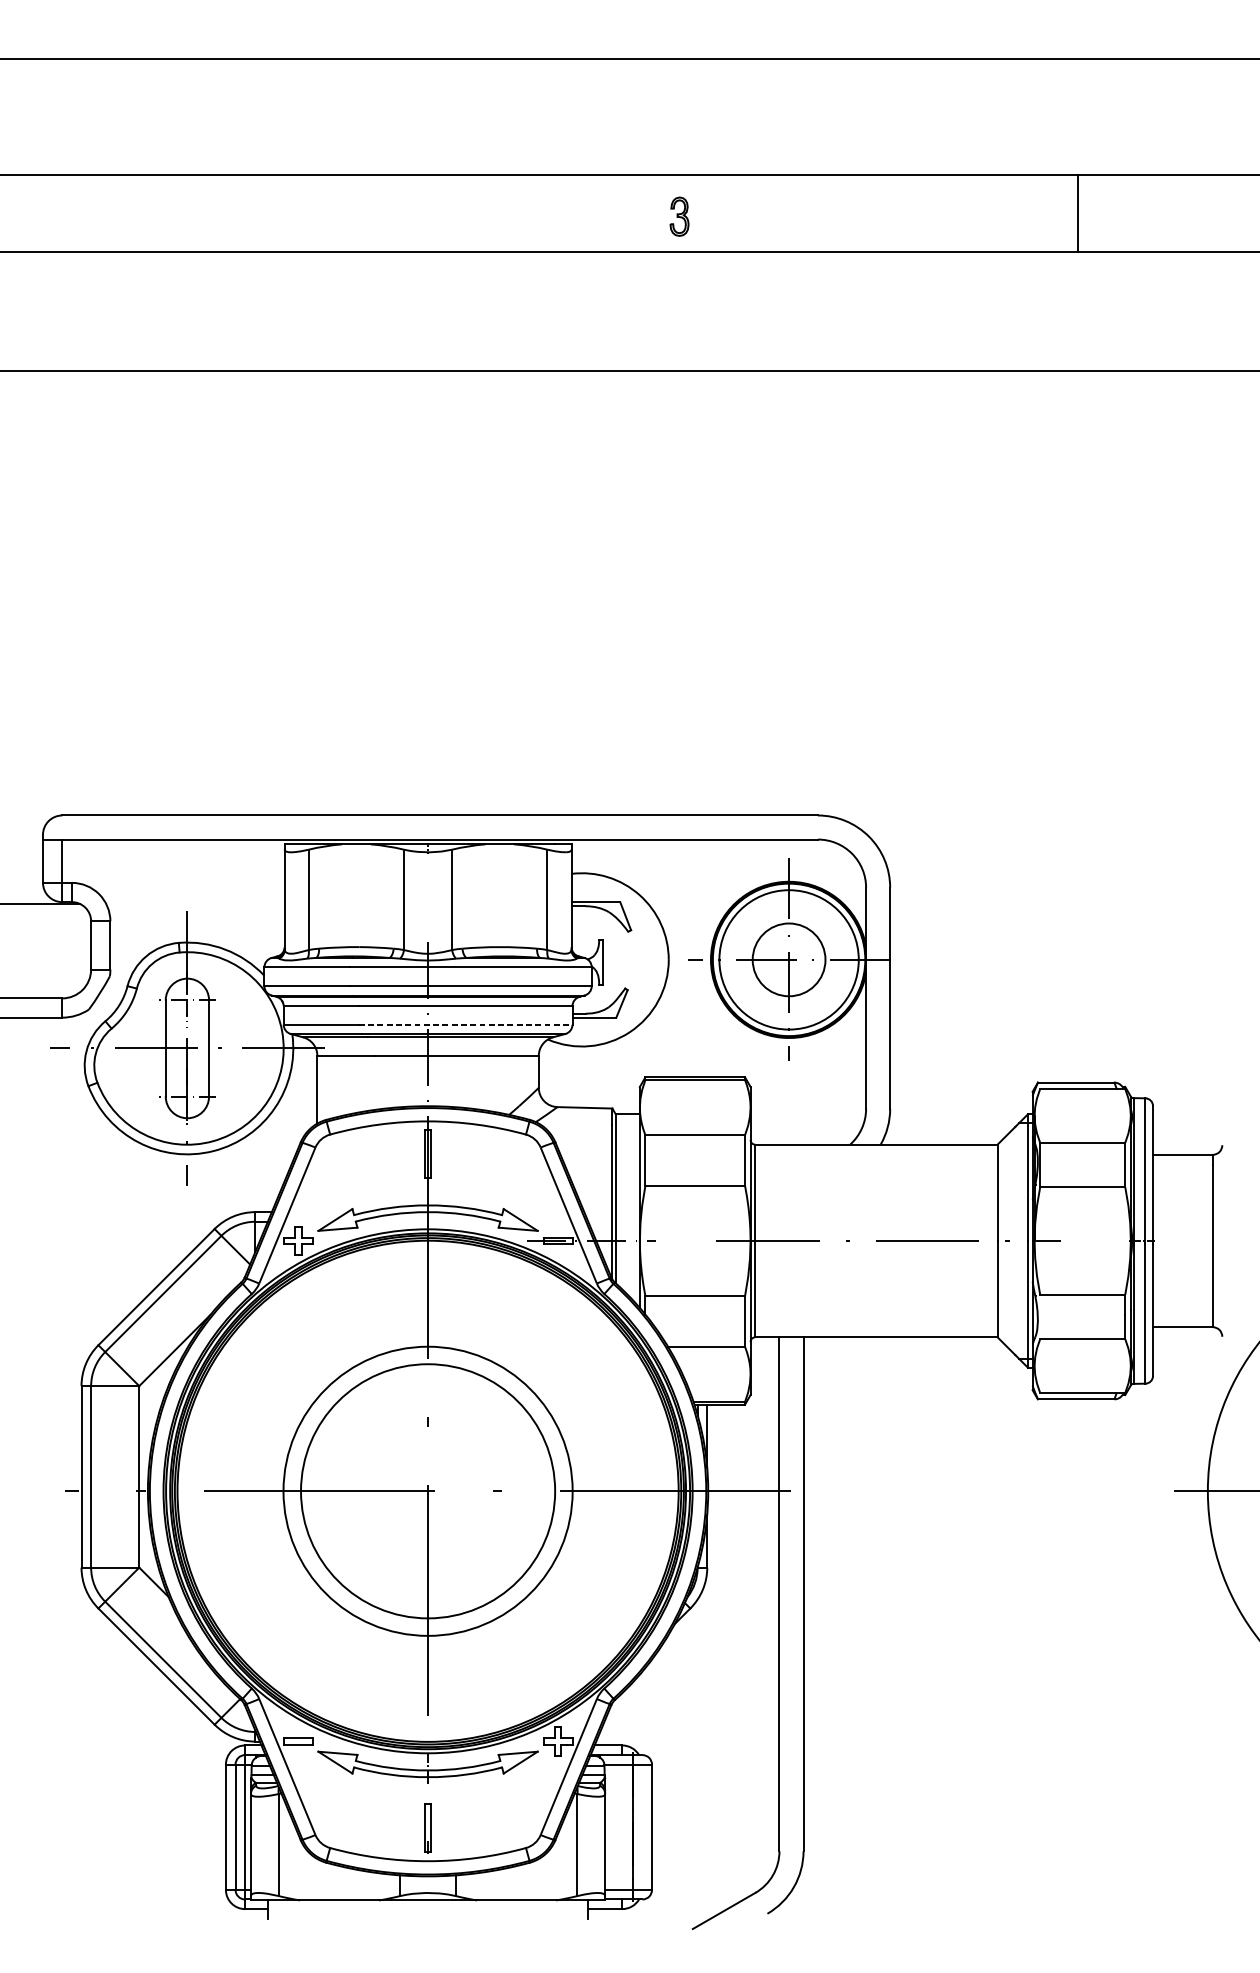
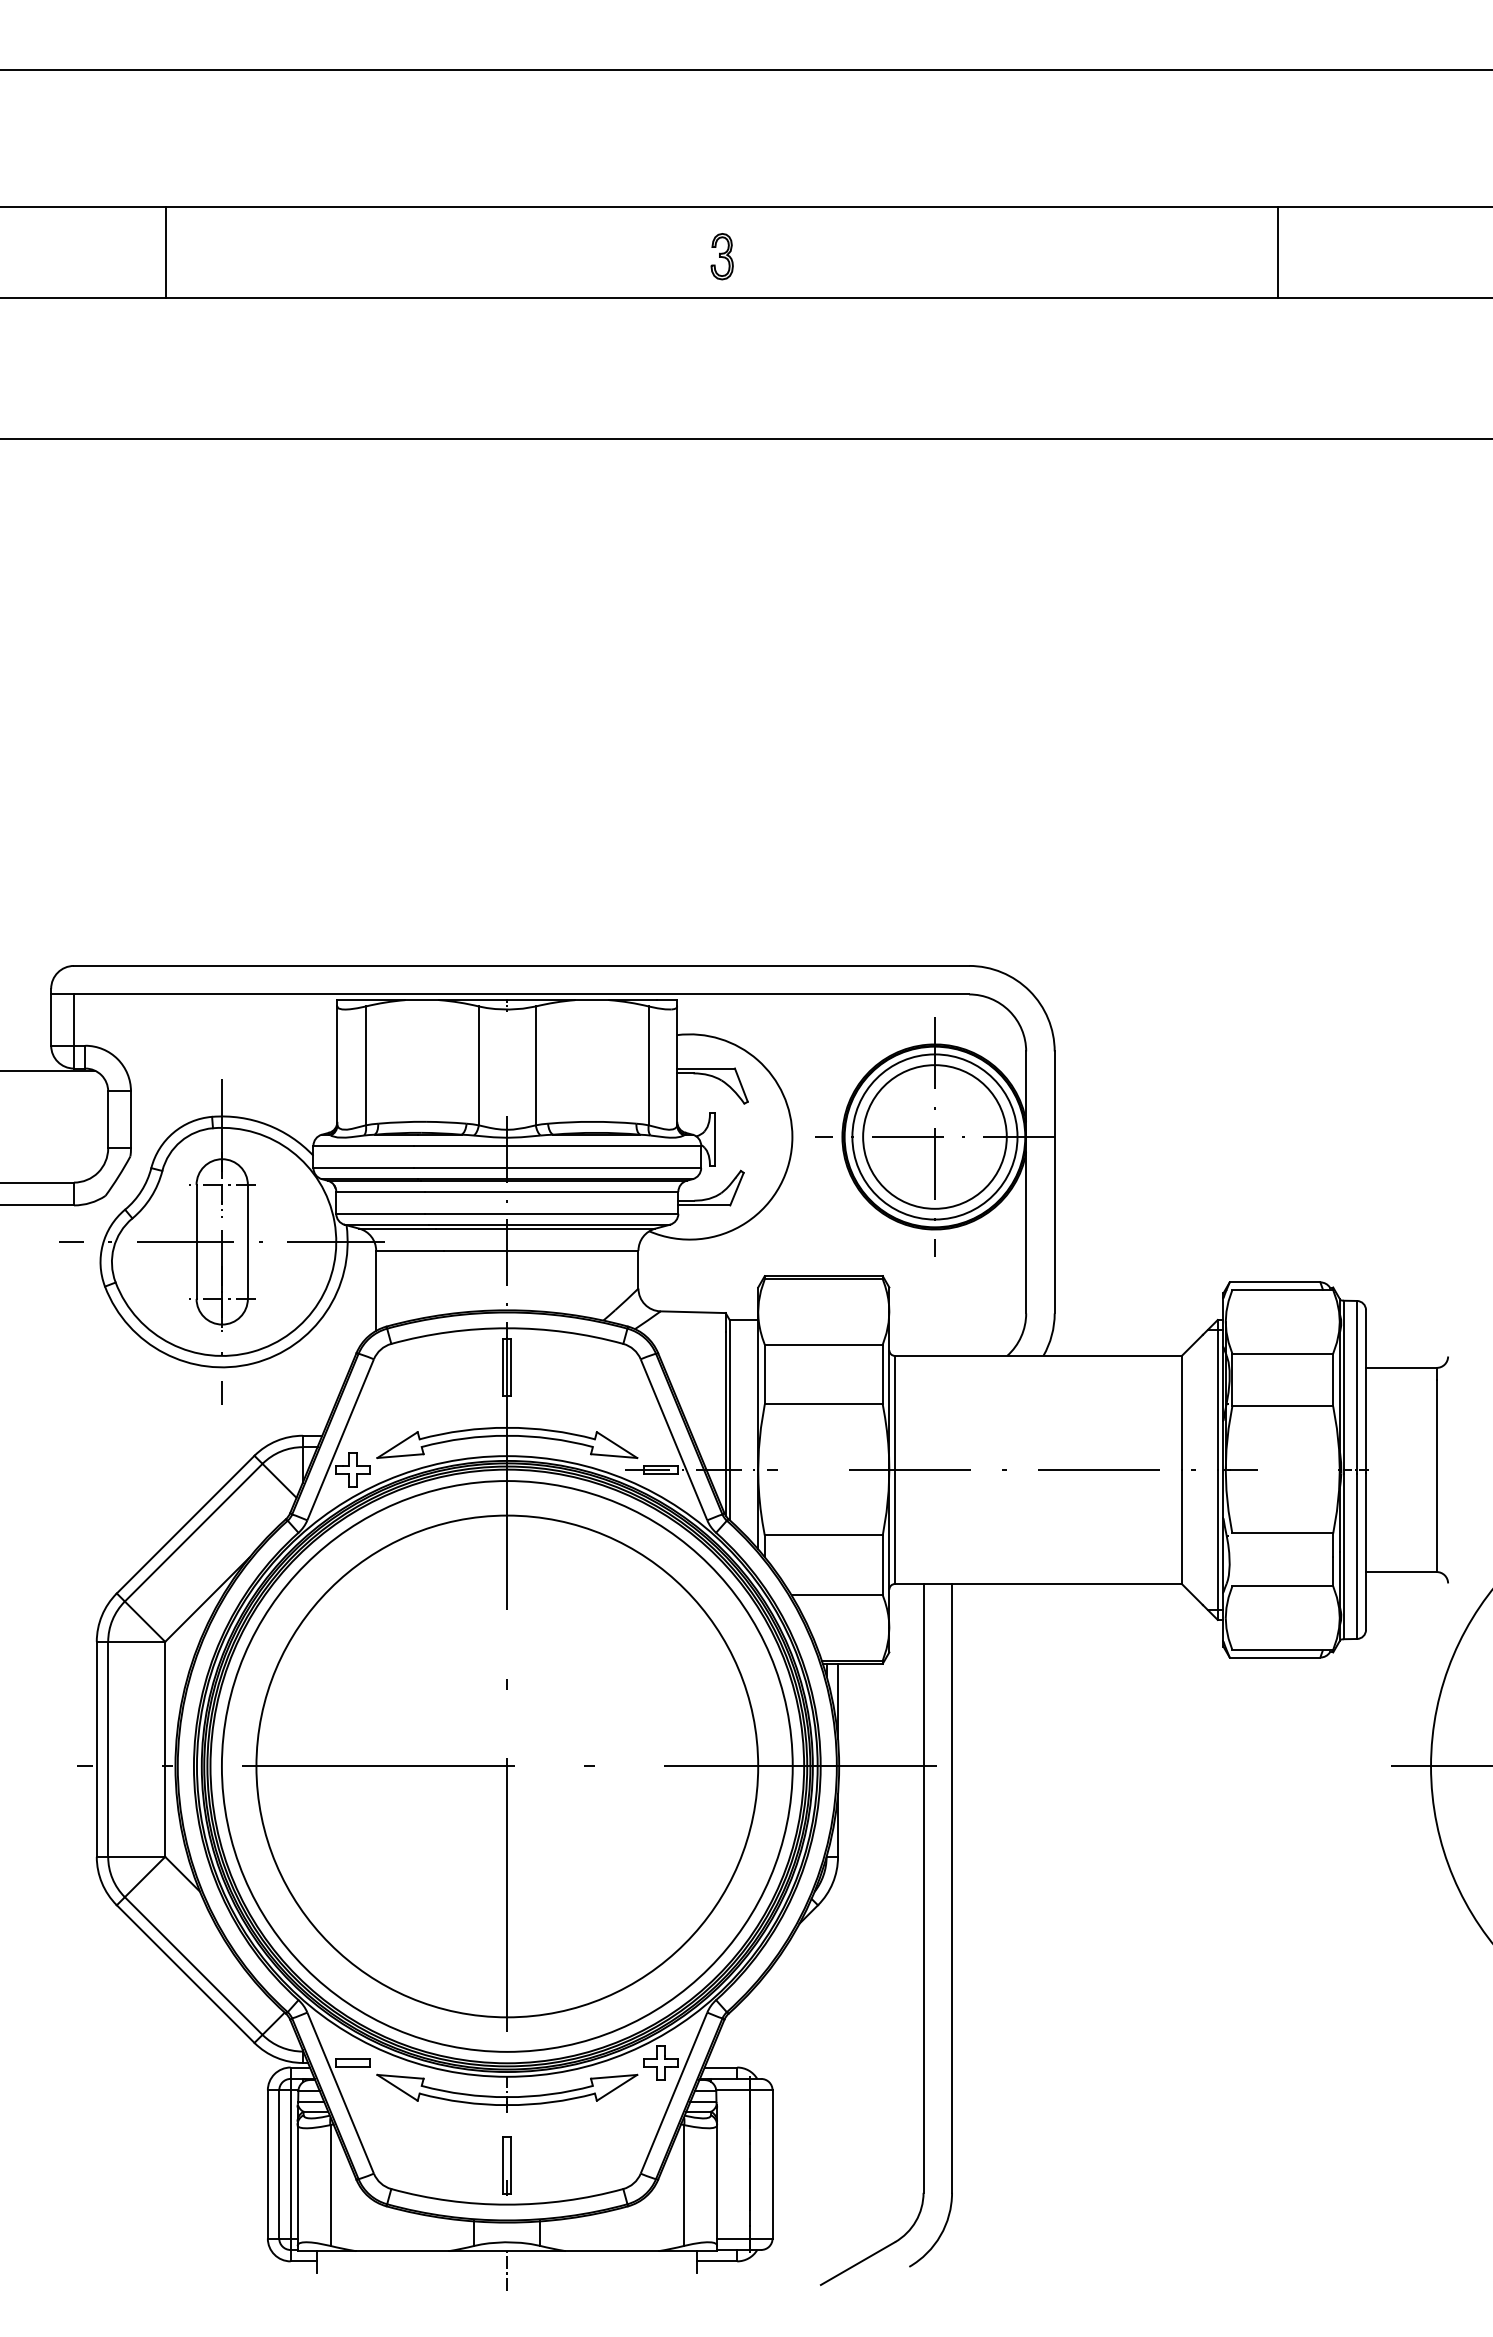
line: (139, 213) -> (165, 252), added
part: (678, 216) -> (721, 256), moved
circle: (788, 959) -> (934, 1136), size x1.67
line: (465, 1024) -> (551, 1213), dashed -> solid
circle: (427, 1491) -> (506, 1766), size x1.67
circle: (428, 1491) -> (507, 1766), size x1.67
line: (428, 1915) -> (507, 2268), added

